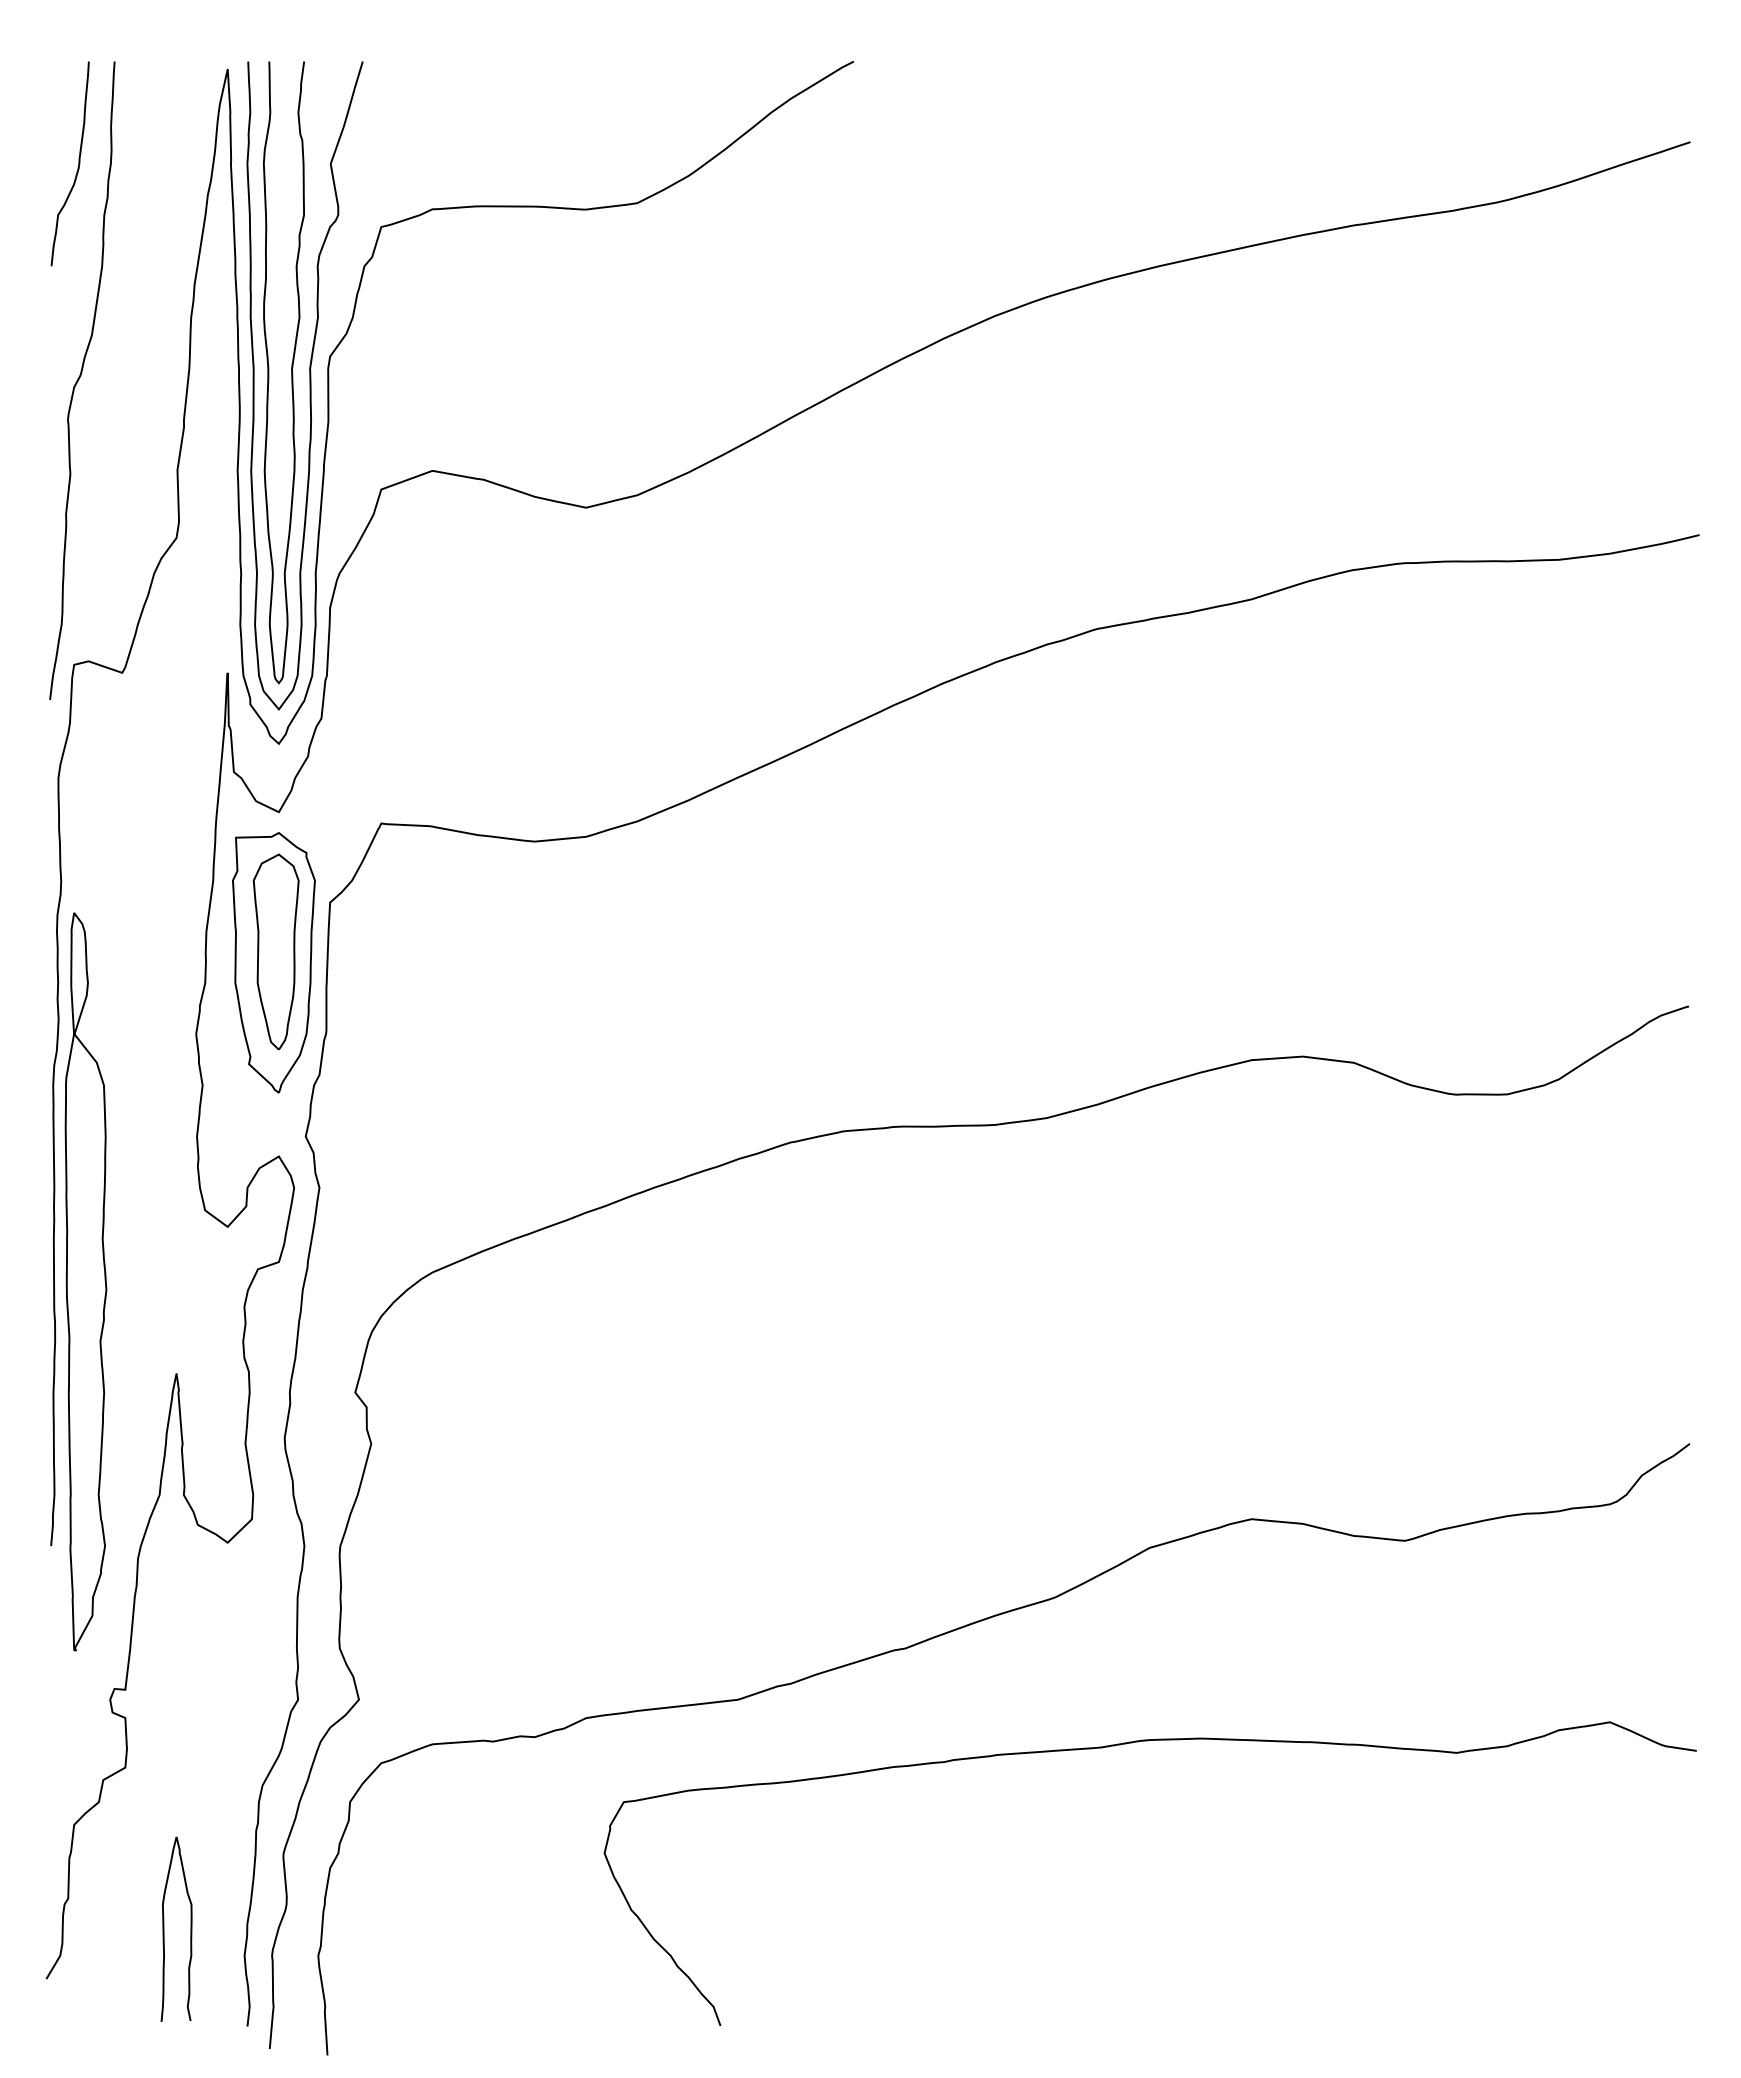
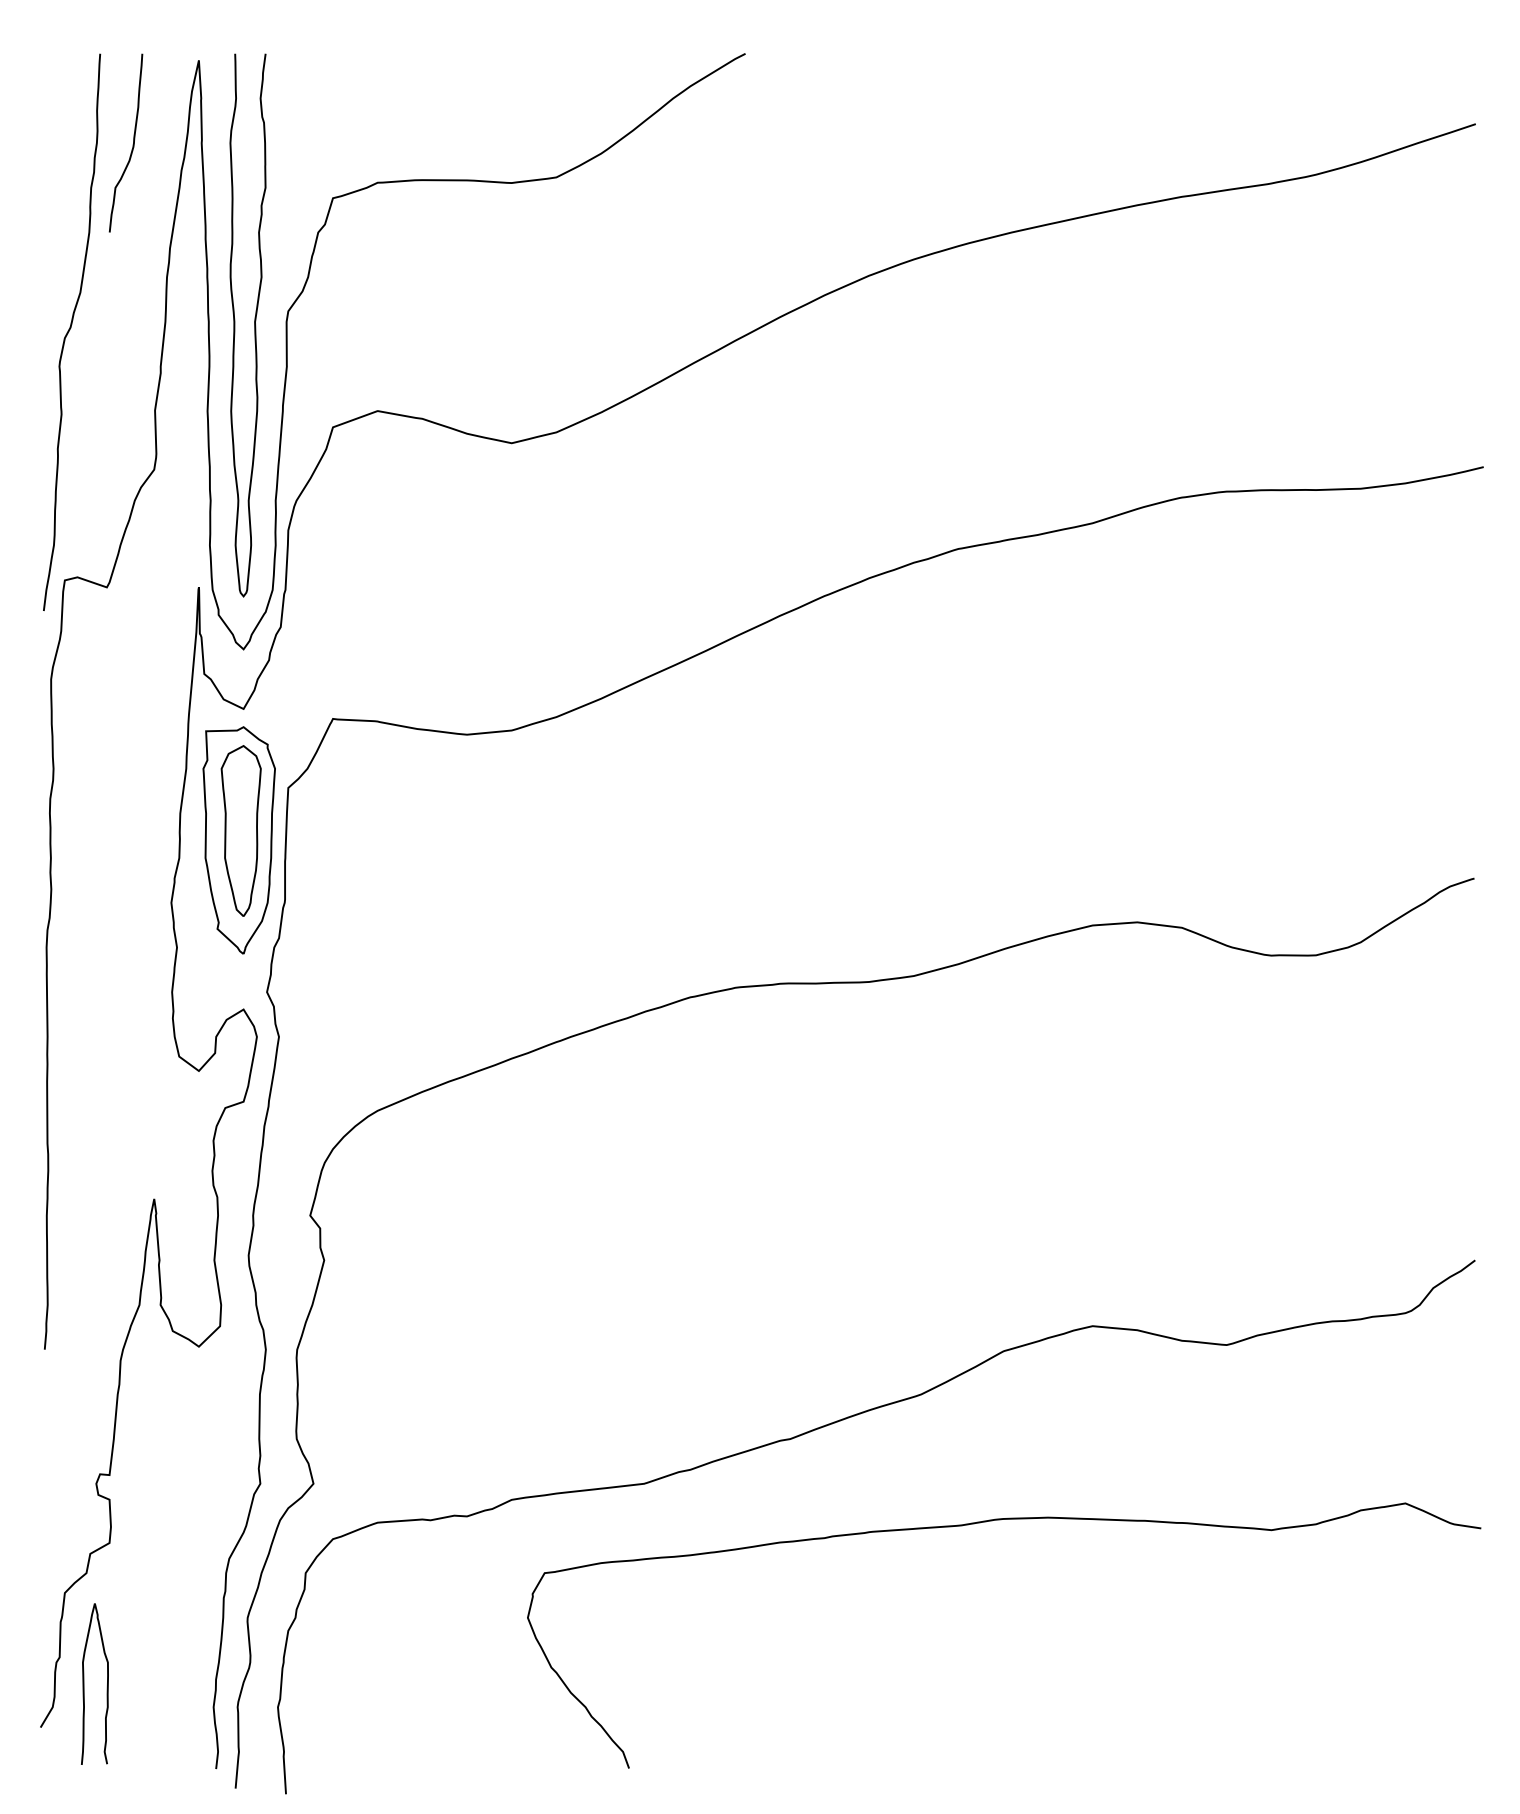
curve: (77, 167) -> (132, 146), moved
curve: (309, 385) -> (270, 336), removed
part: (85, 1281) -> (74, 1118), removed
curve: (164, 1928) -> (84, 1683), moved

